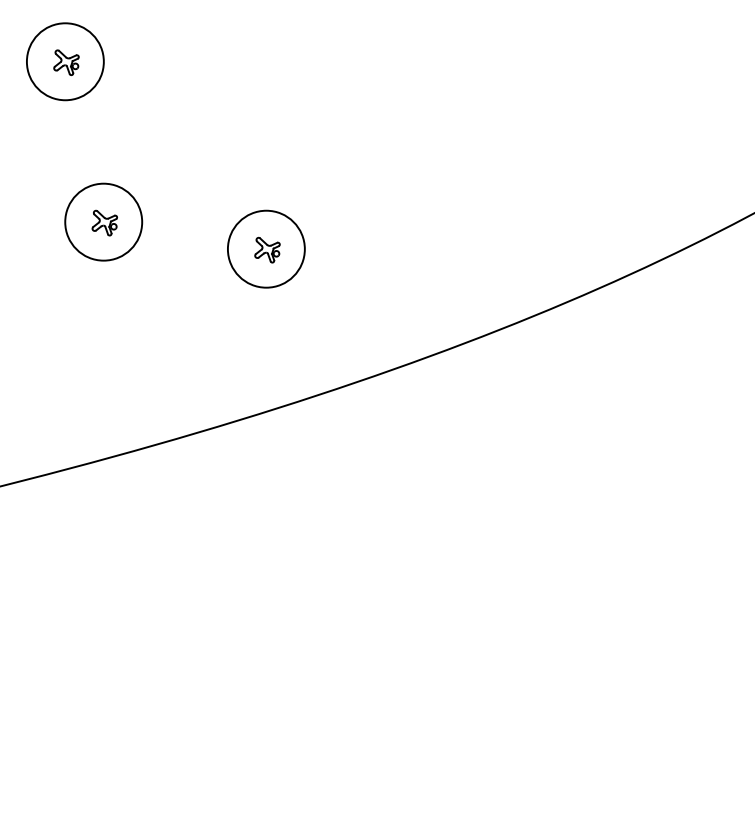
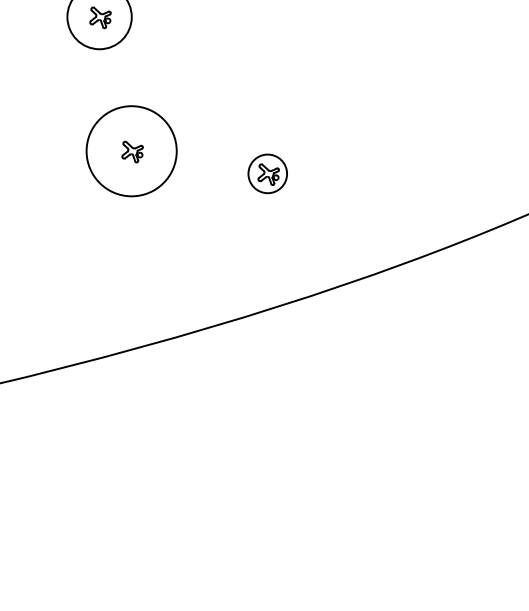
circle: (103, 221) -> (131, 150), size x1.4
circle: (265, 248) -> (267, 173), size x0.6

